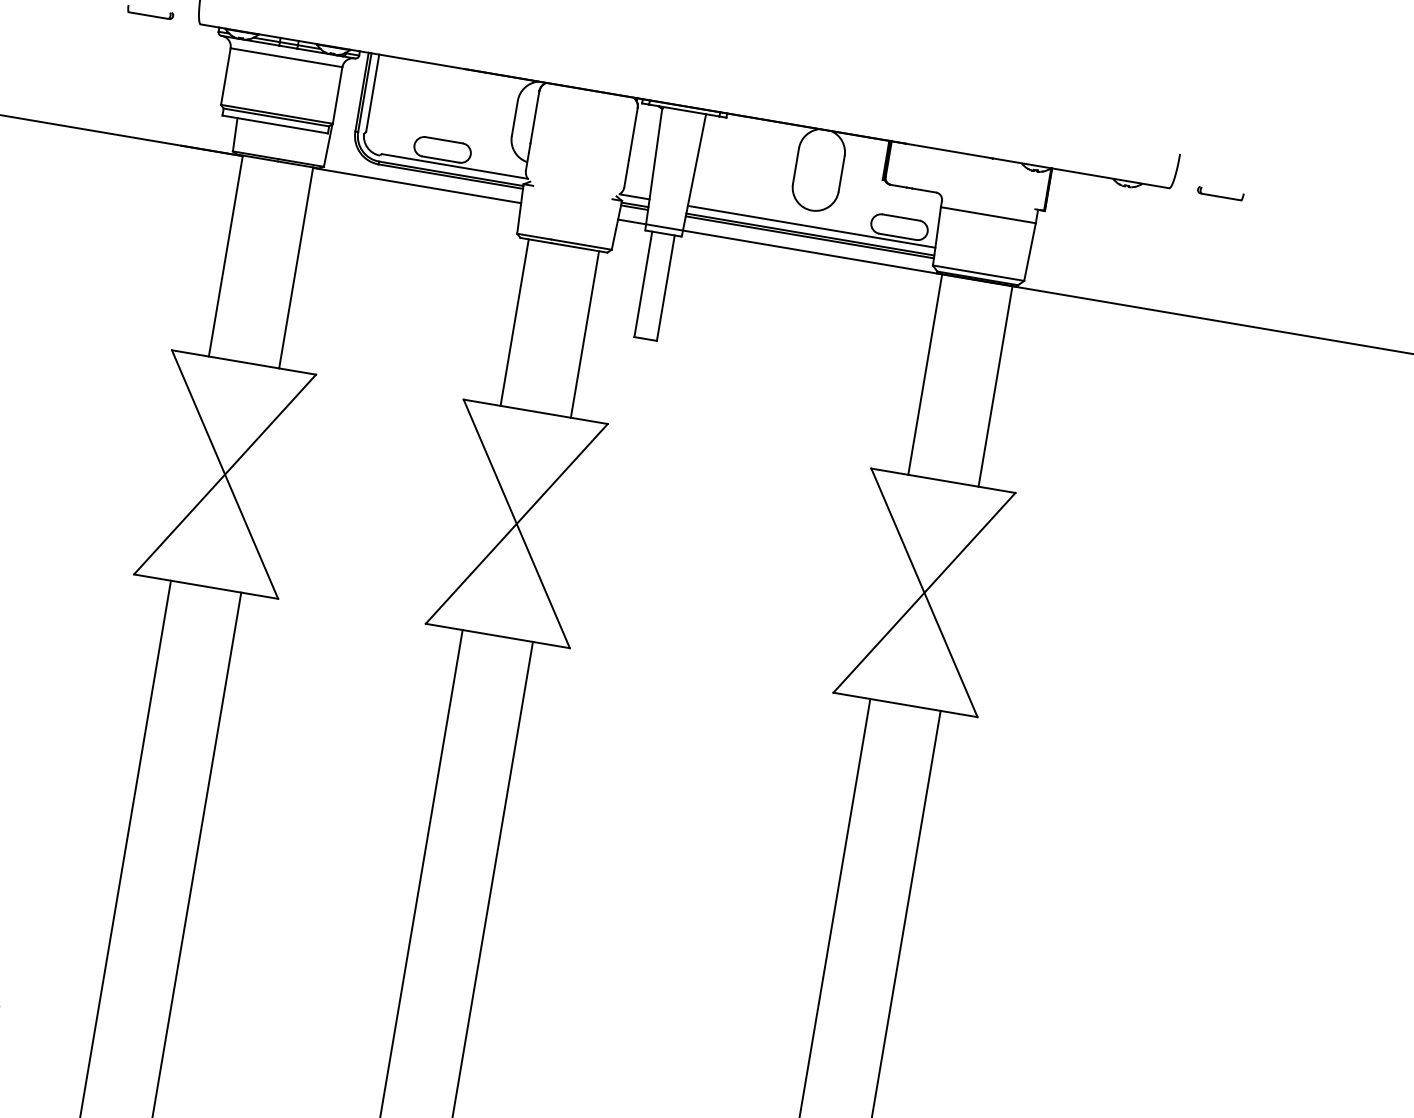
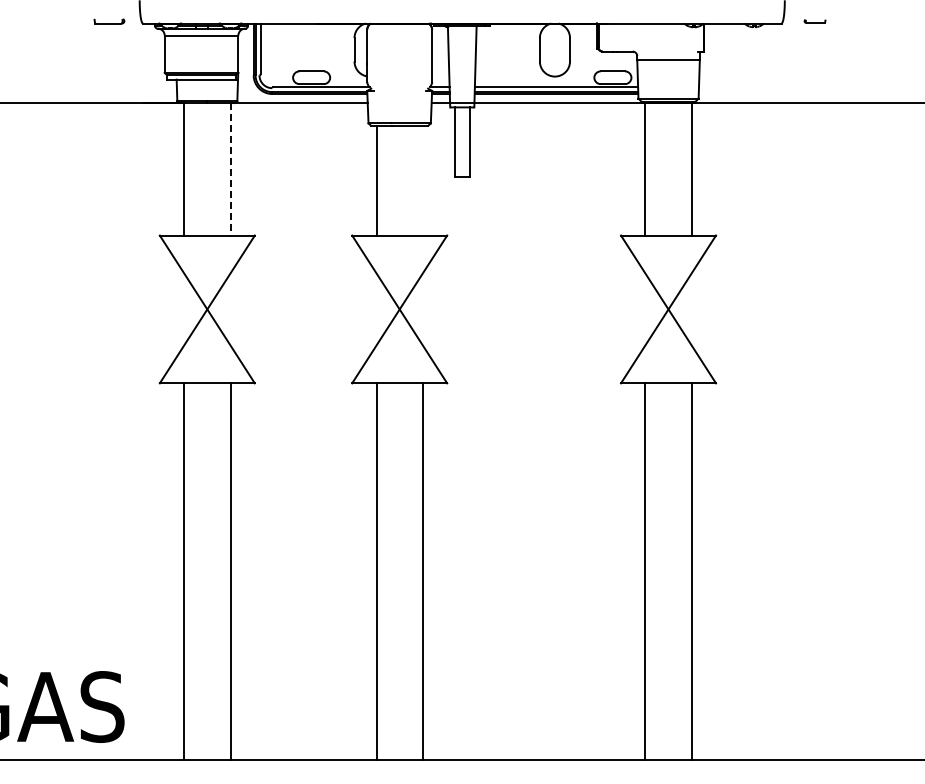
part: (1219, 193) -> (814, 21), size x0.7
line: (296, 268) -> (230, 169), solid -> dashed
line: (584, 334) -> (422, 180), removed

